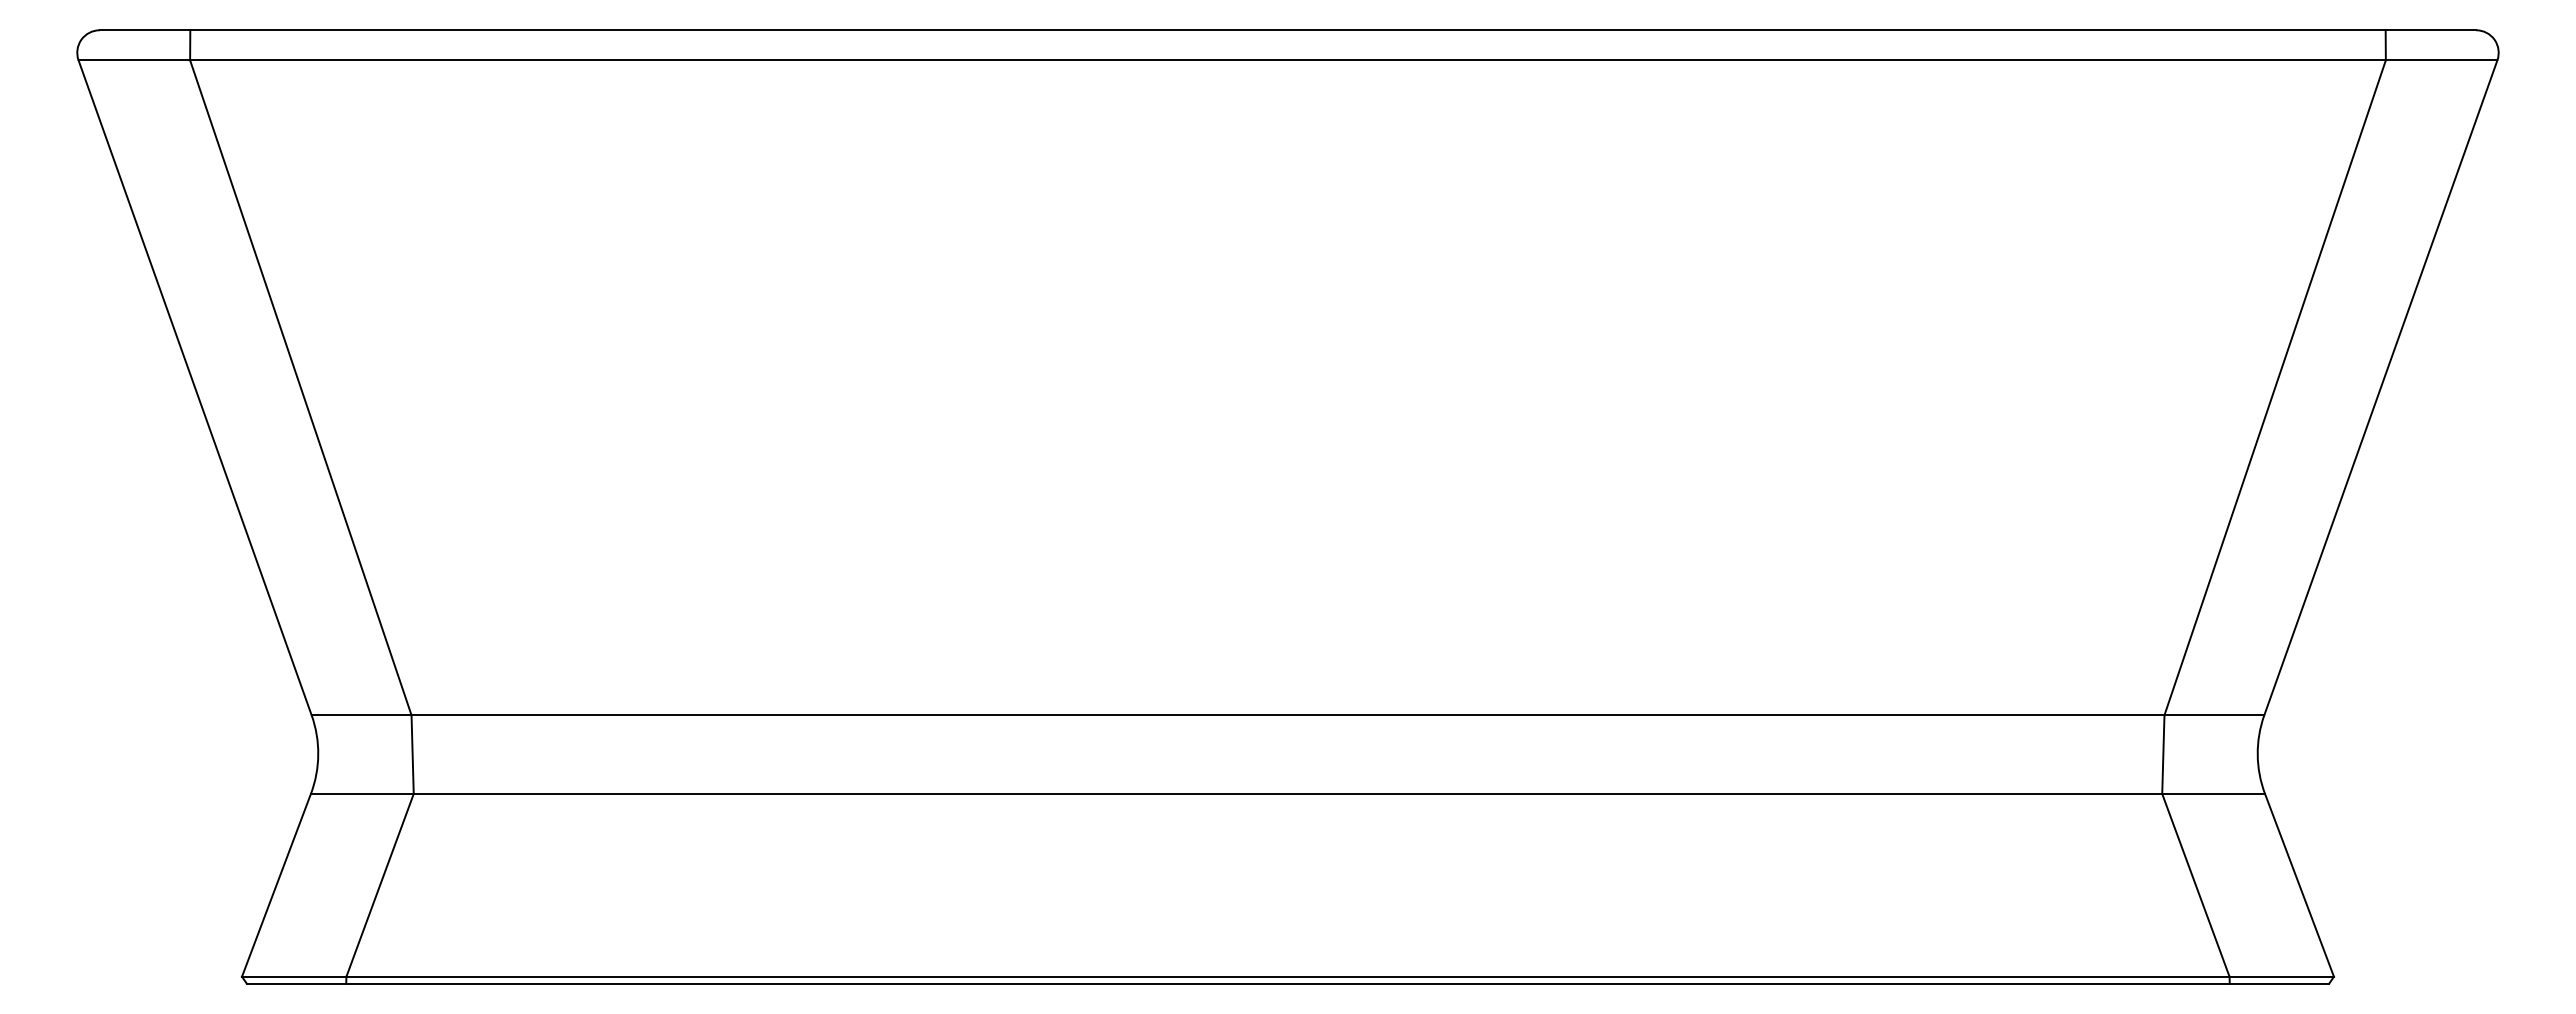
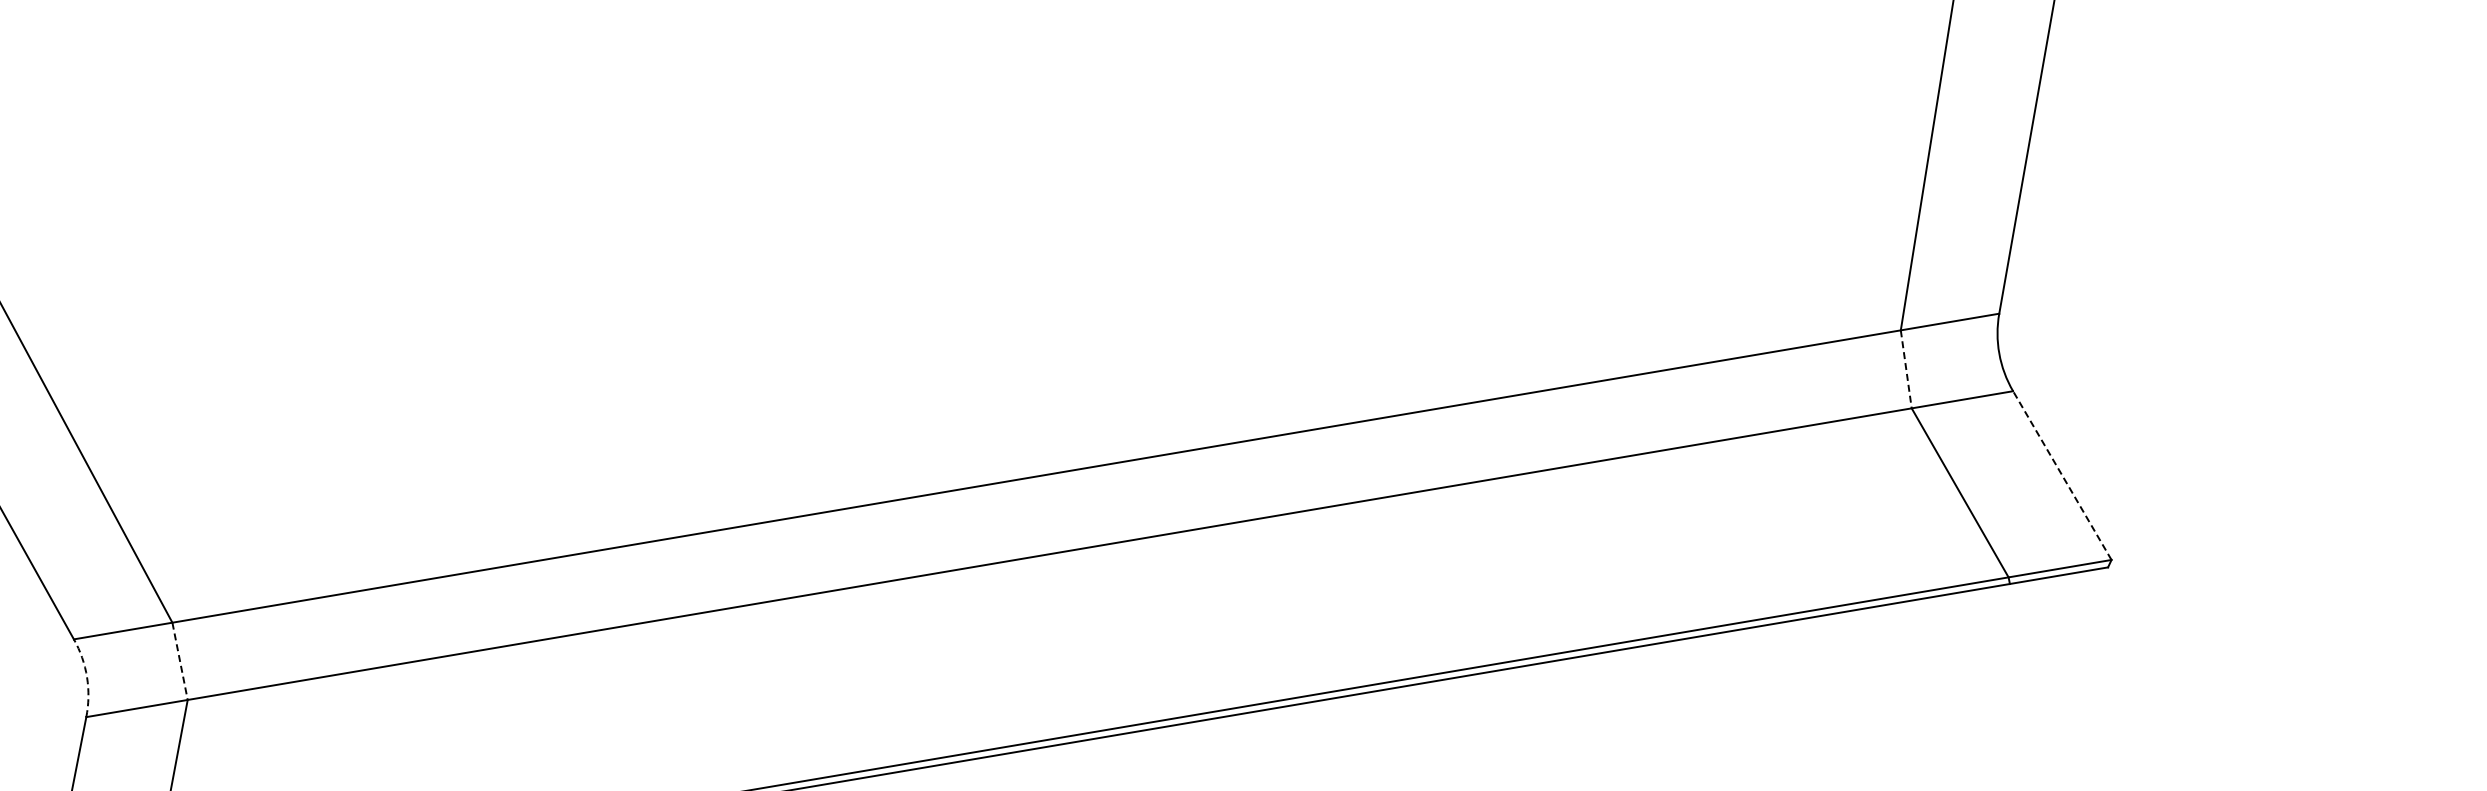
arc: (318, 754) -> (87, 676), solid -> dashed
line: (412, 755) -> (180, 662), solid -> dashed
line: (2163, 755) -> (1906, 370), solid -> dashed
line: (2299, 885) -> (2062, 475), solid -> dashed

